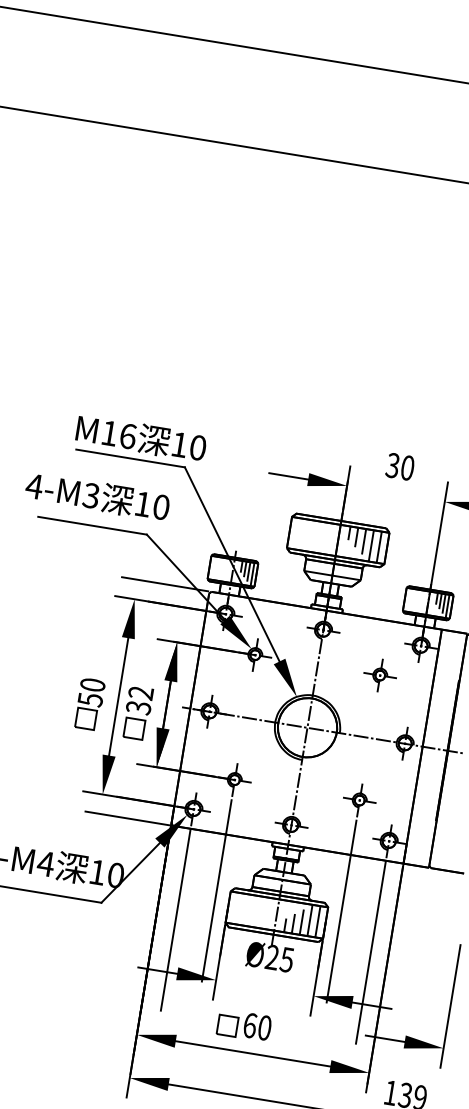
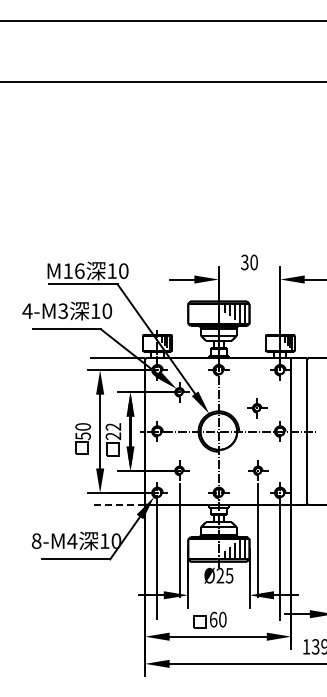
part: (380, 675) -> (257, 408), moved
text: (138, 708) -> (113, 436), 32 -> 22
line: (127, 818) -> (117, 505), solid -> dashed

